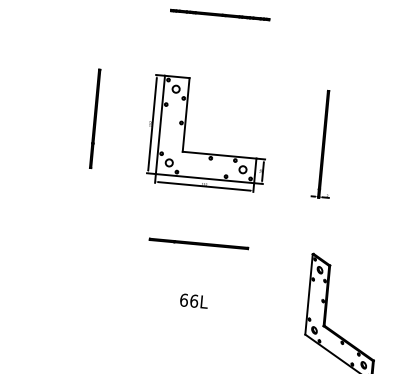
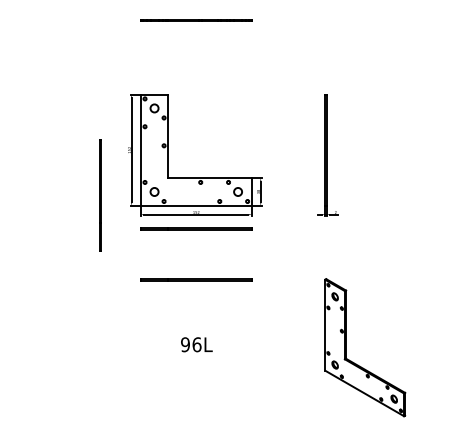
line: (95, 119) -> (100, 195), moved
line: (203, 198) -> (196, 228), added
text: (184, 300) -> (185, 344), 66L -> 96L

